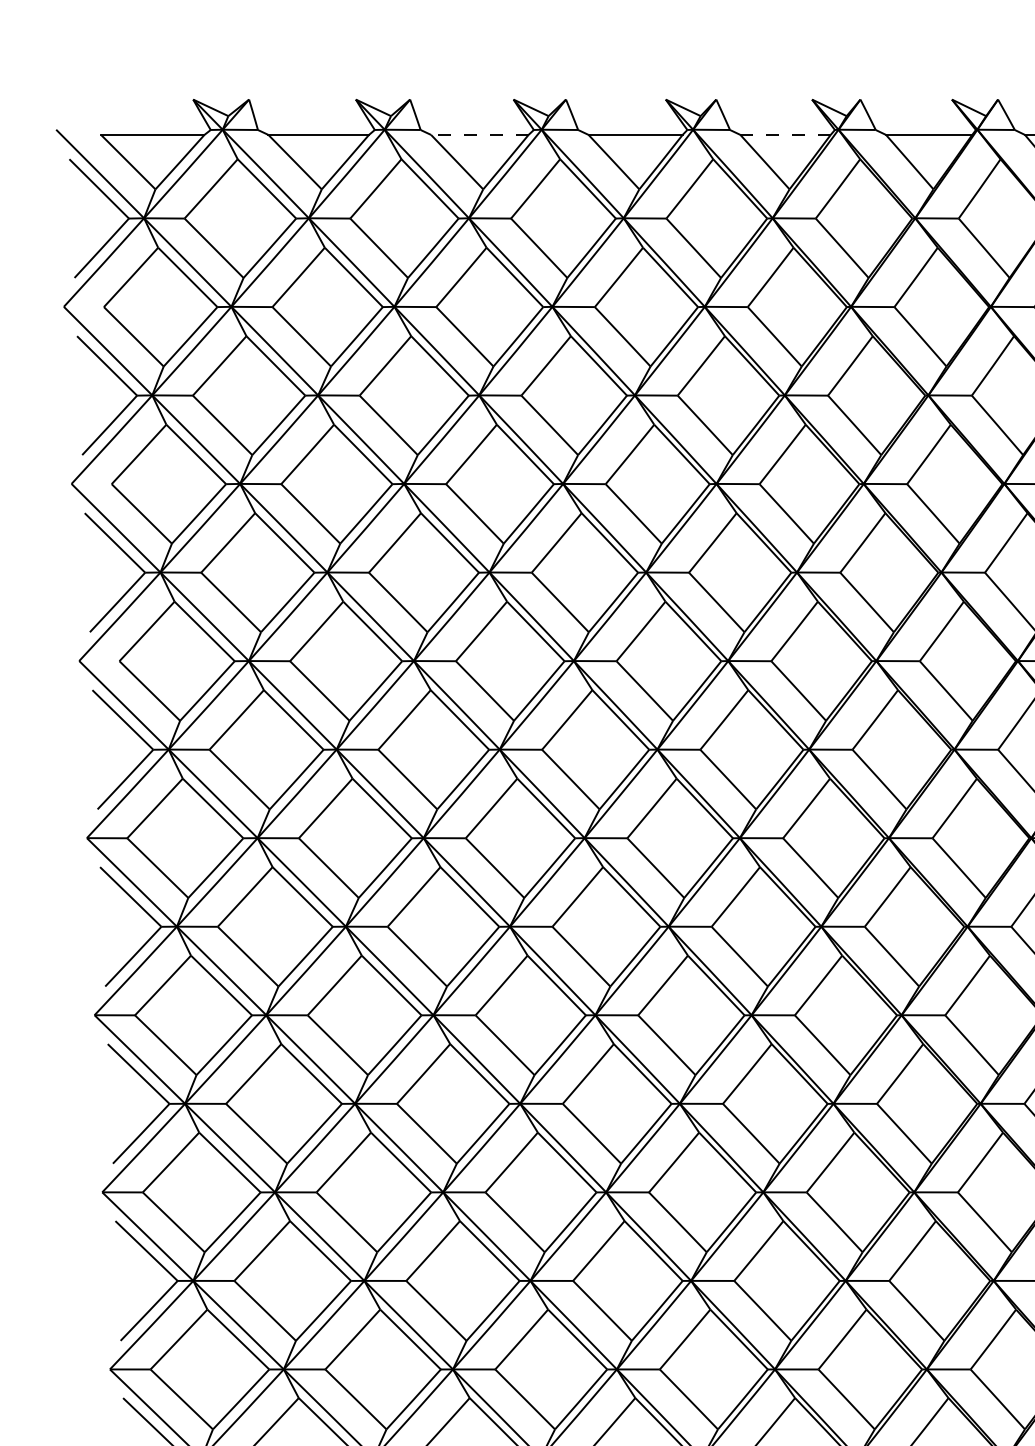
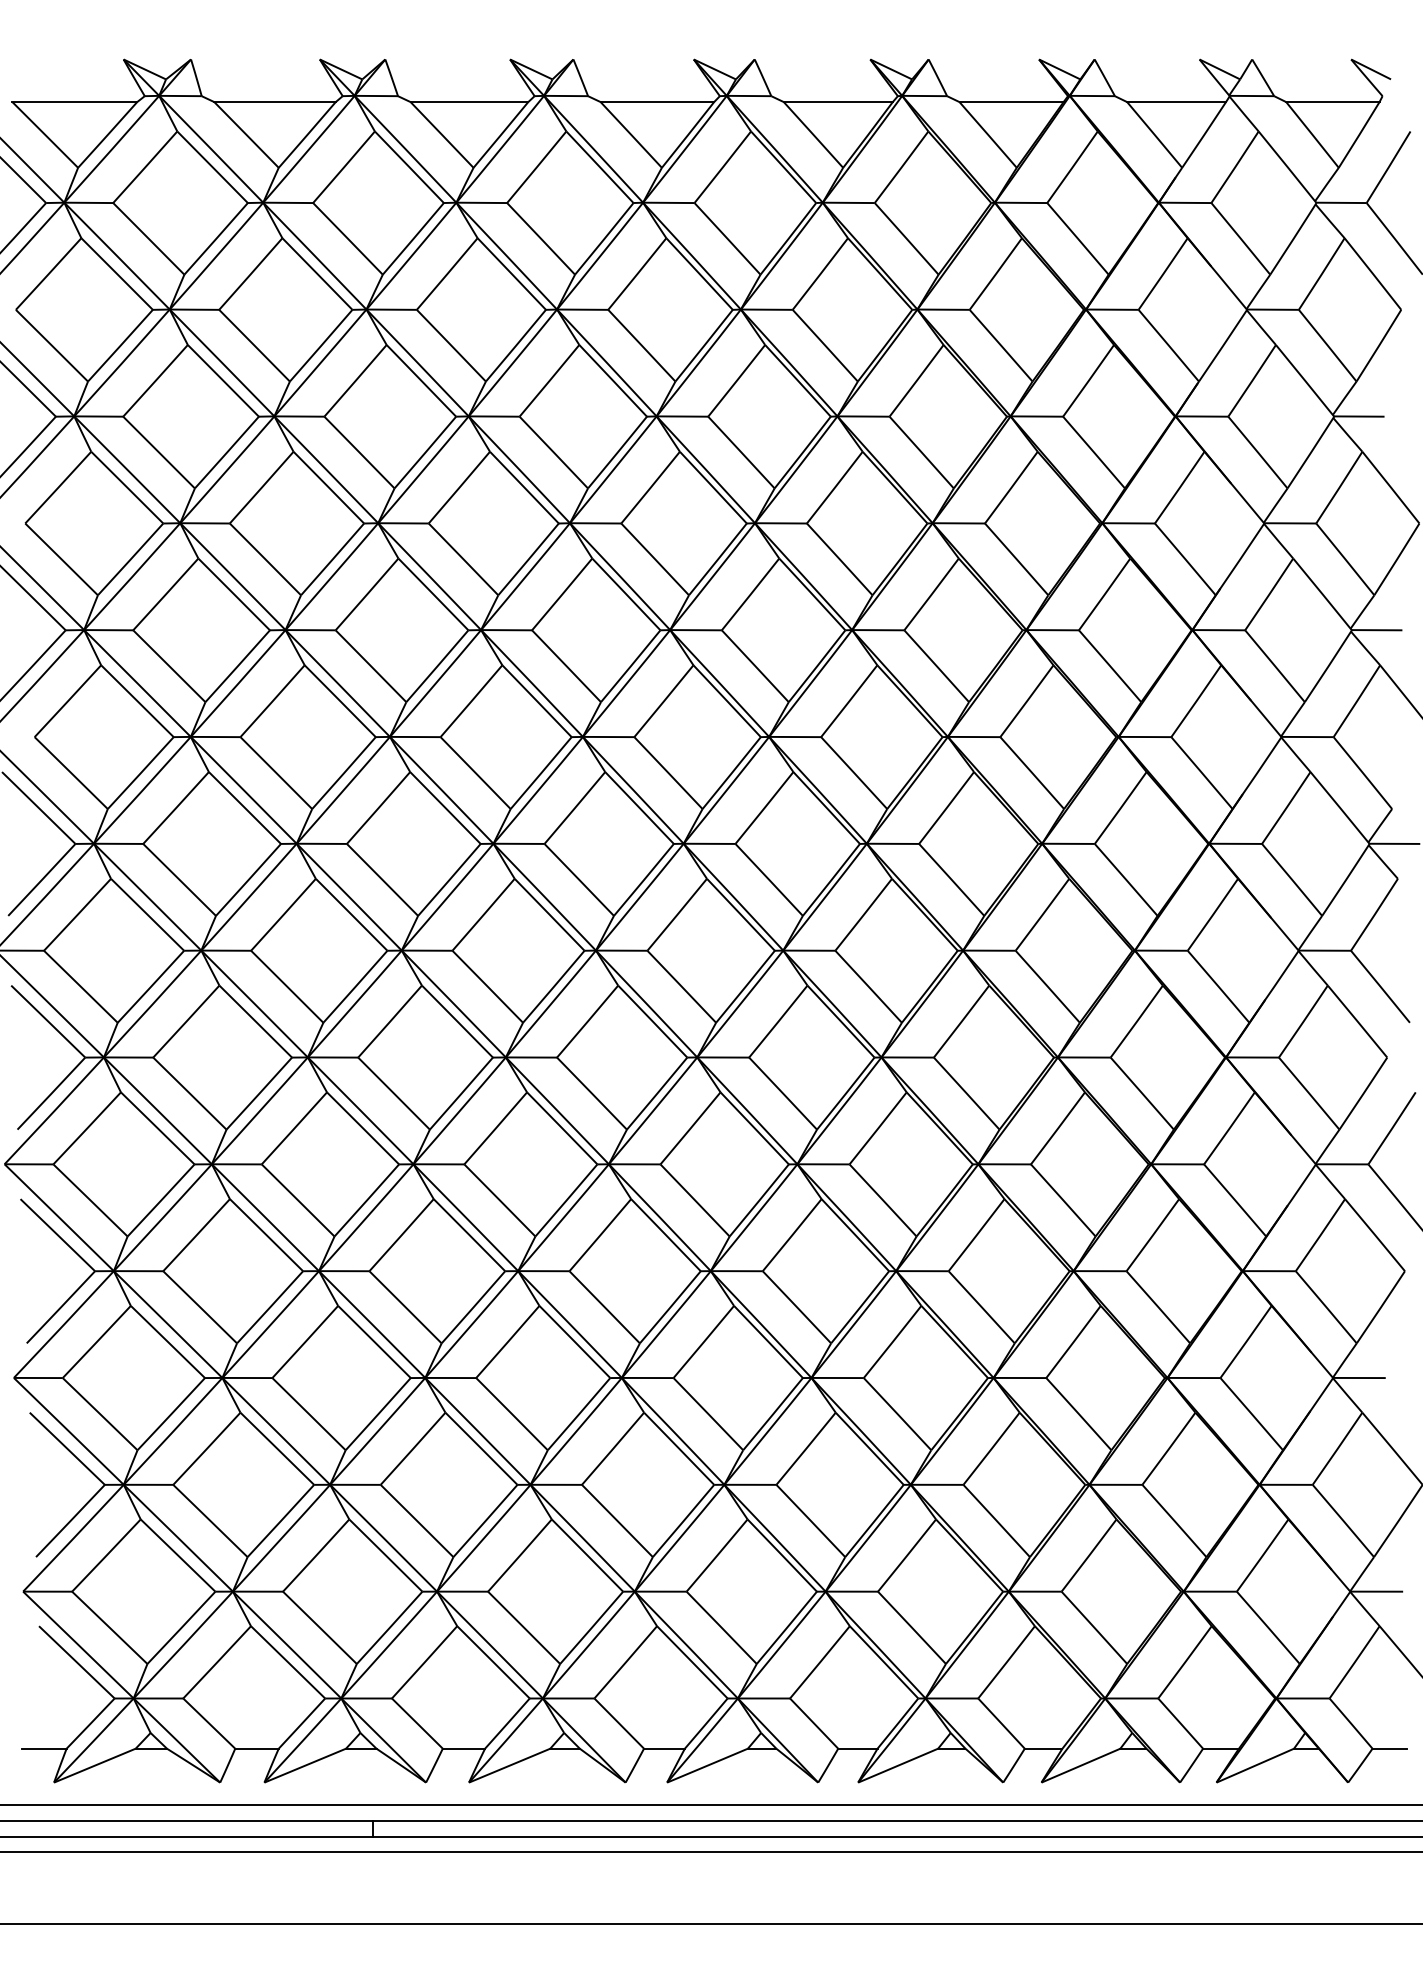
line: (479, 135) -> (469, 102), dashed -> solid
line: (784, 135) -> (837, 102), dashed -> solid

